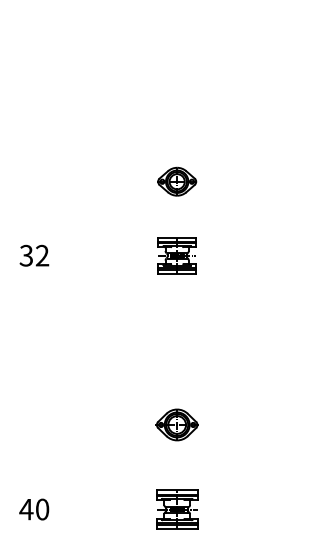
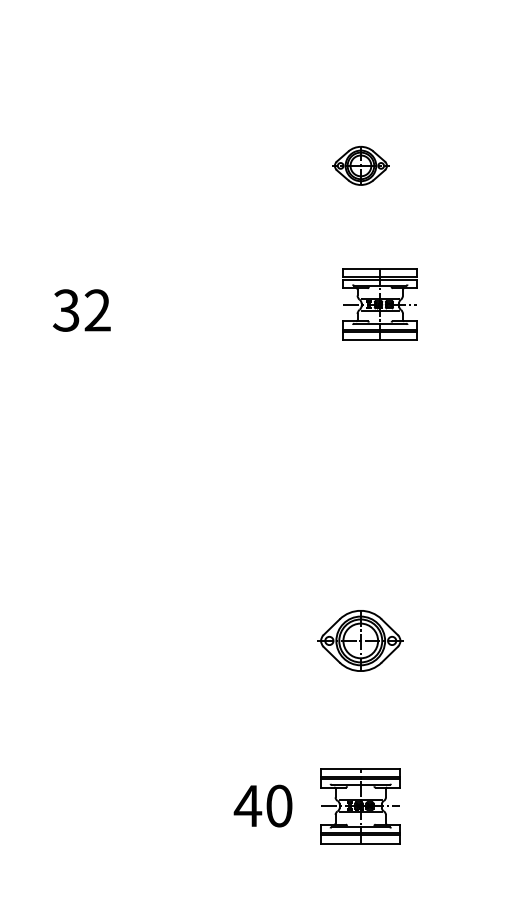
part: (177, 181) -> (361, 165), size x0.7
part: (176, 255) -> (378, 304), moved
text: (34, 509) -> (263, 805), moved

